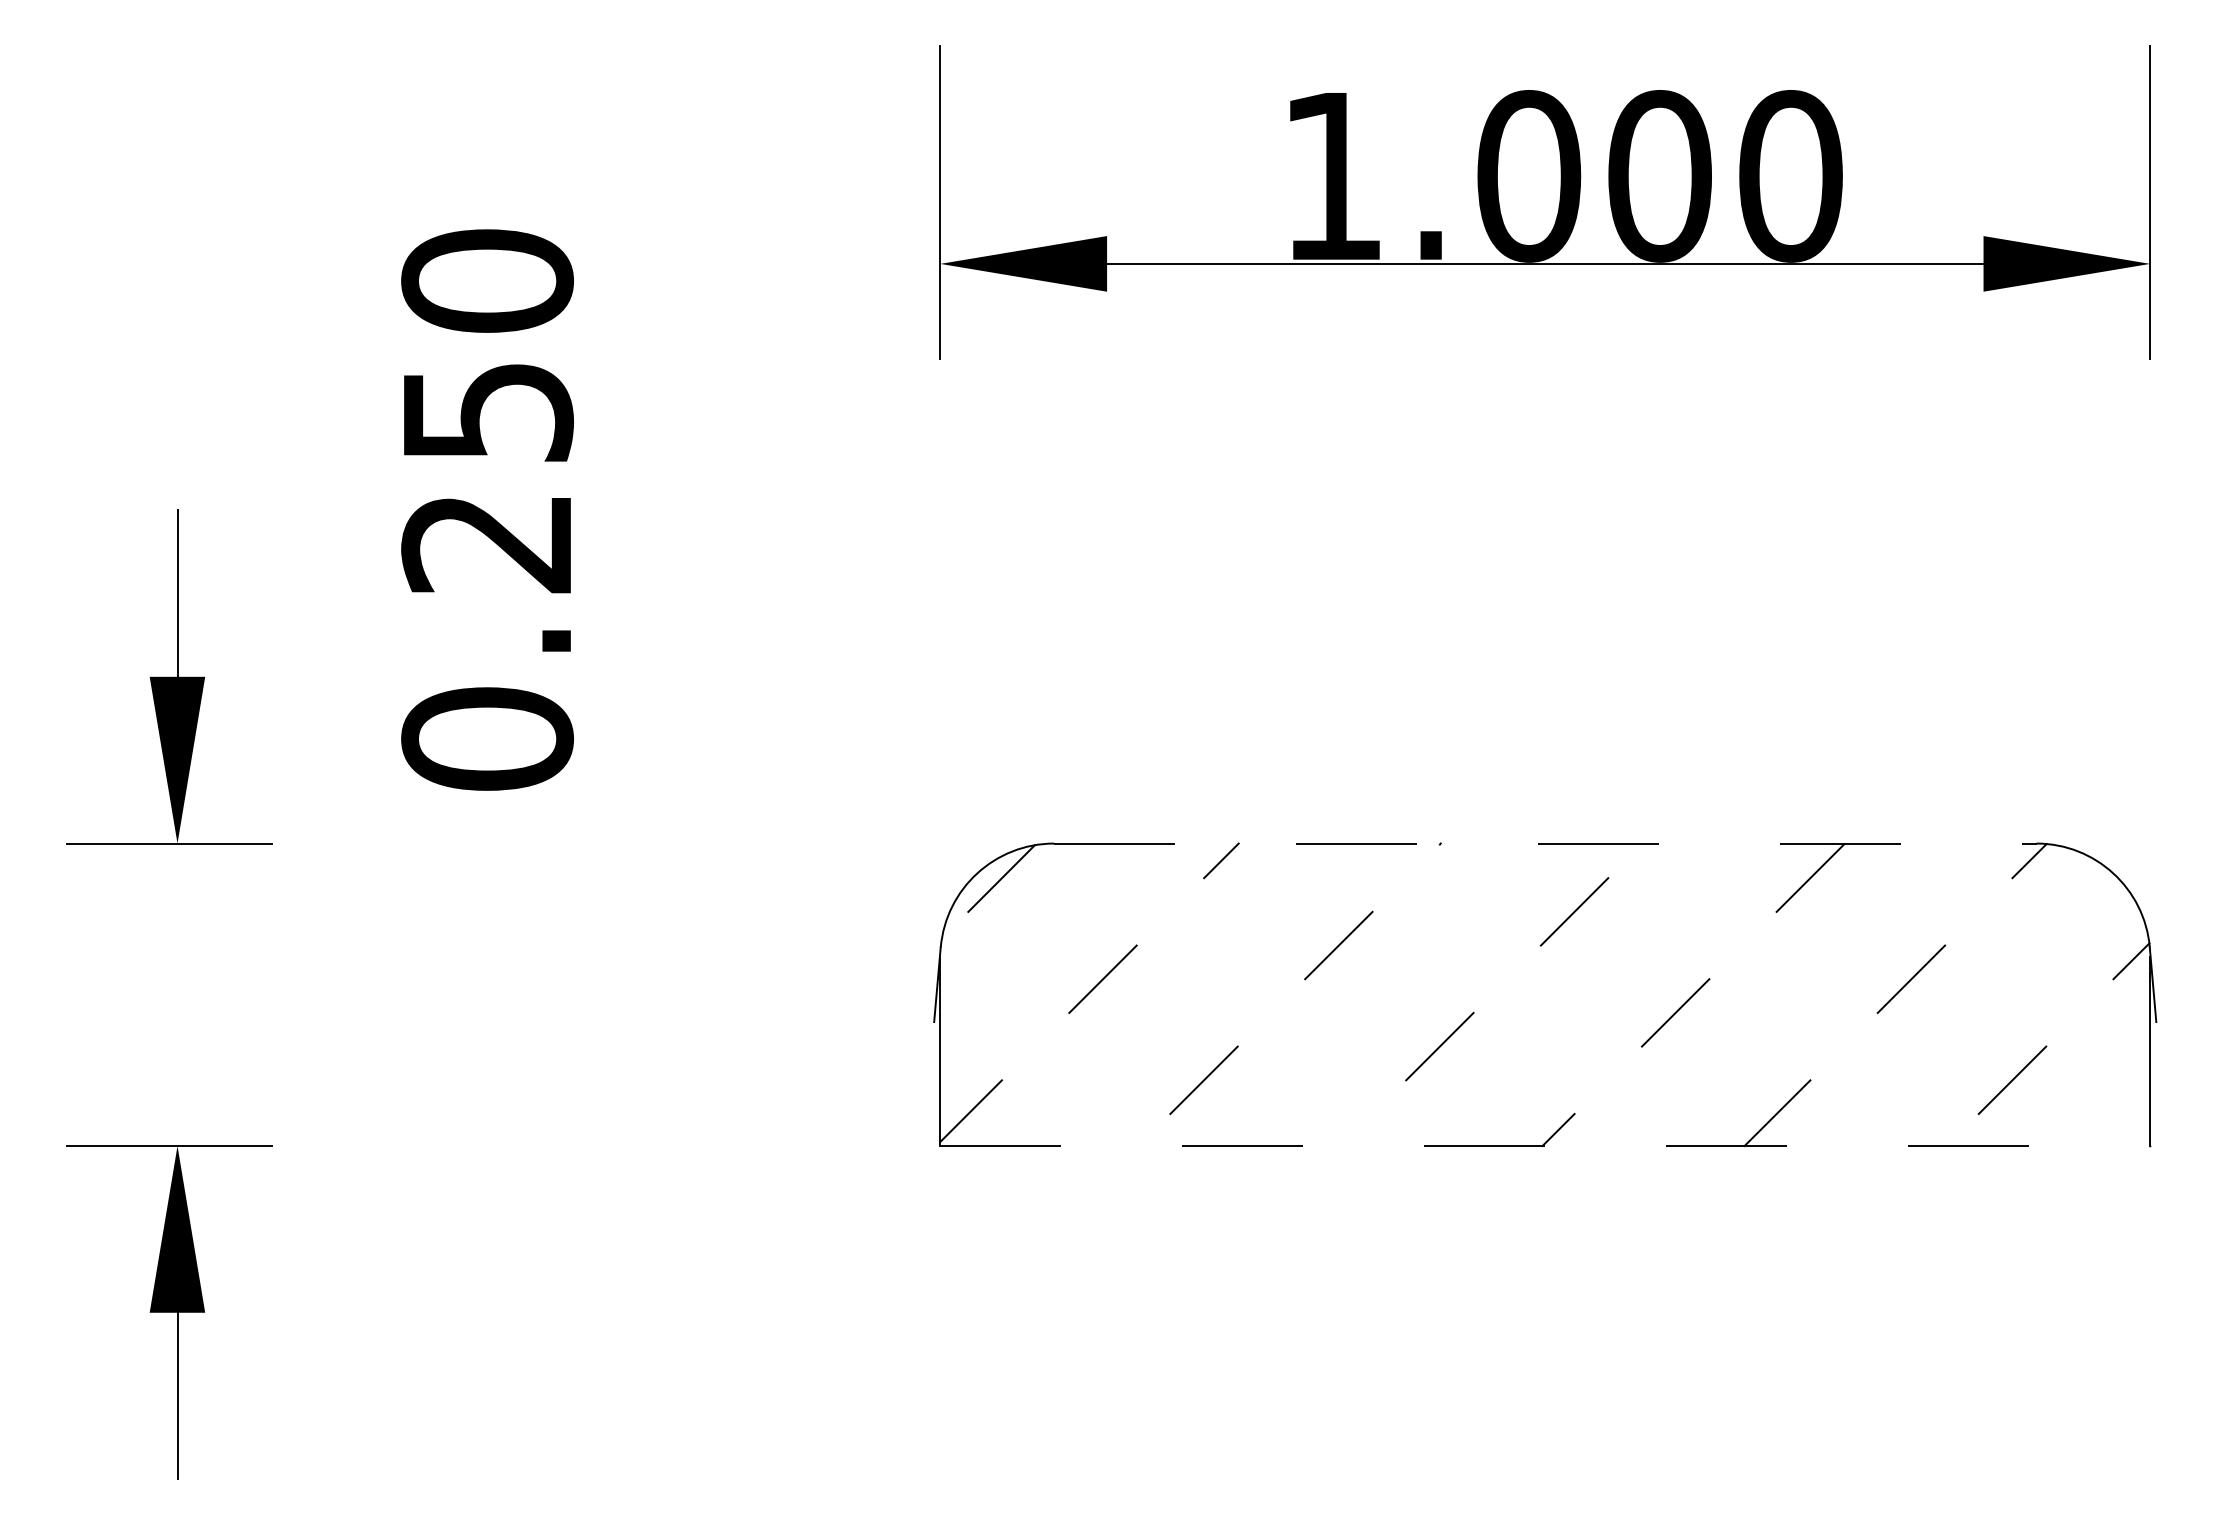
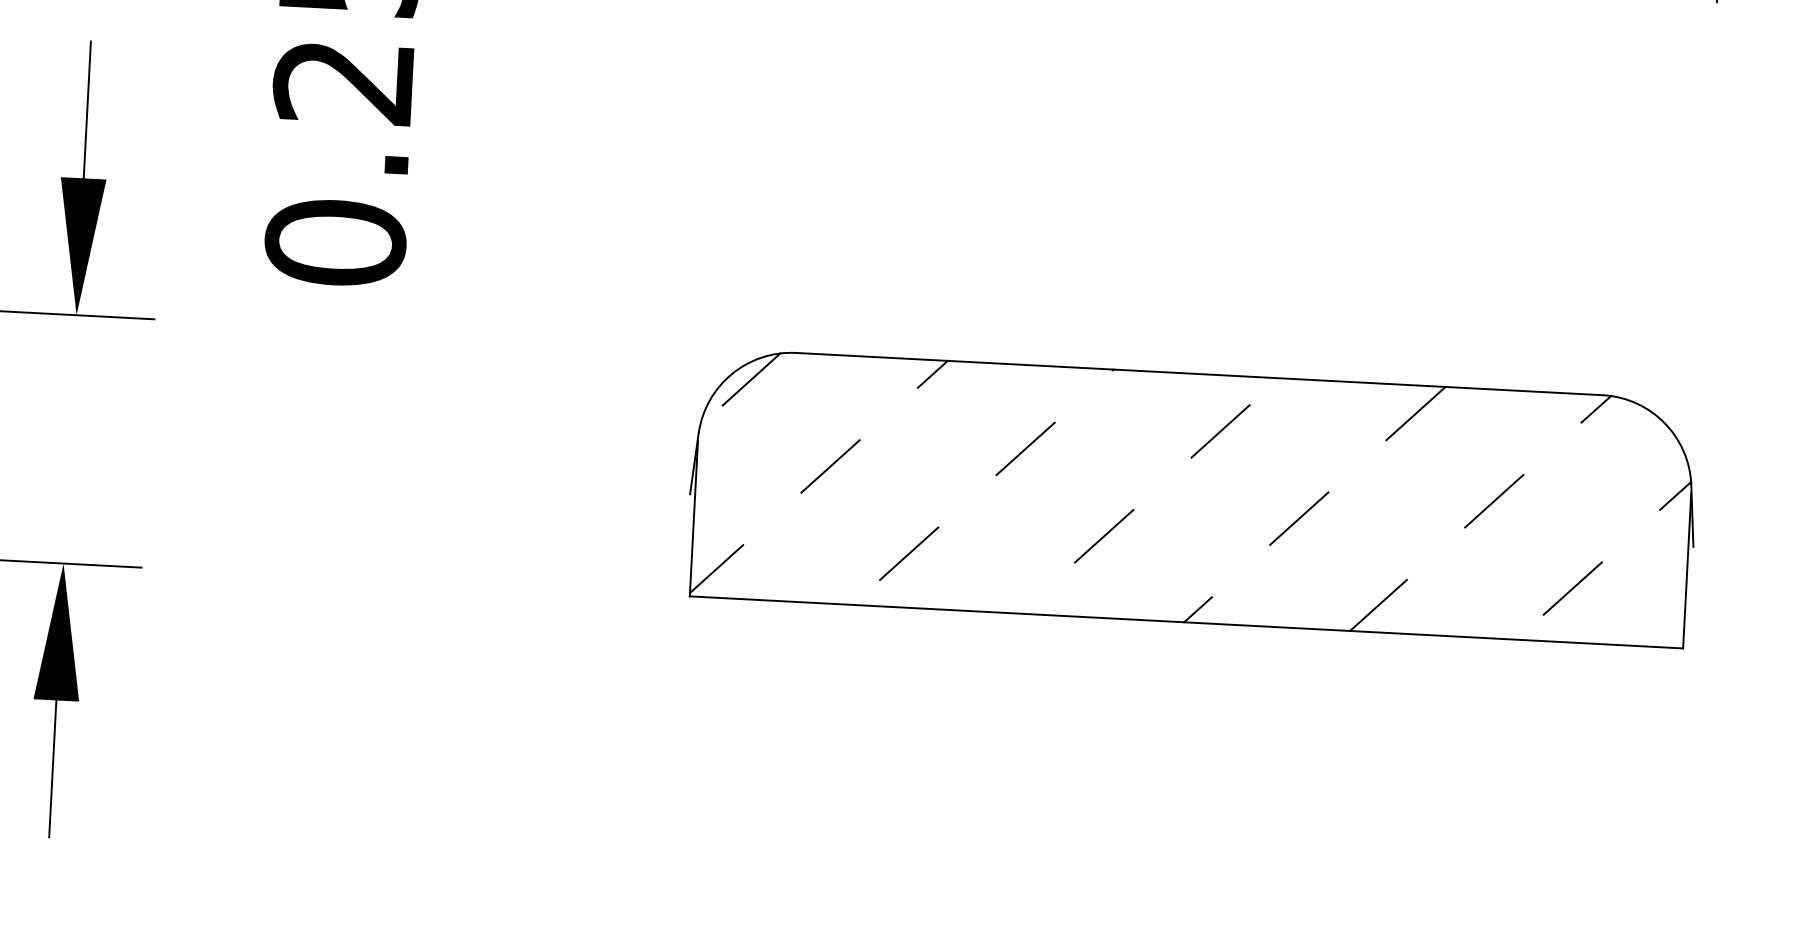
line: (1545, 843) -> (1199, 374), dashed -> solid
line: (1545, 1146) -> (1186, 622), dashed -> solid

